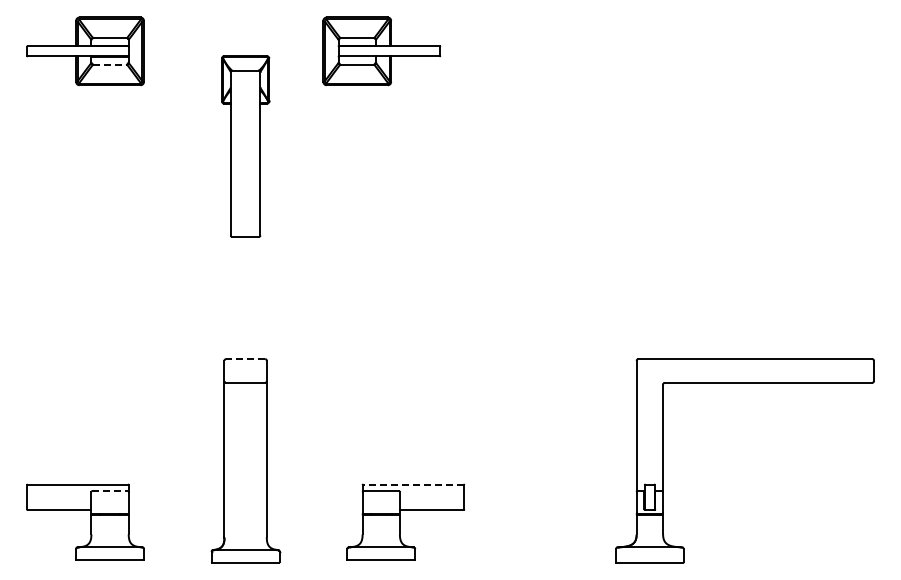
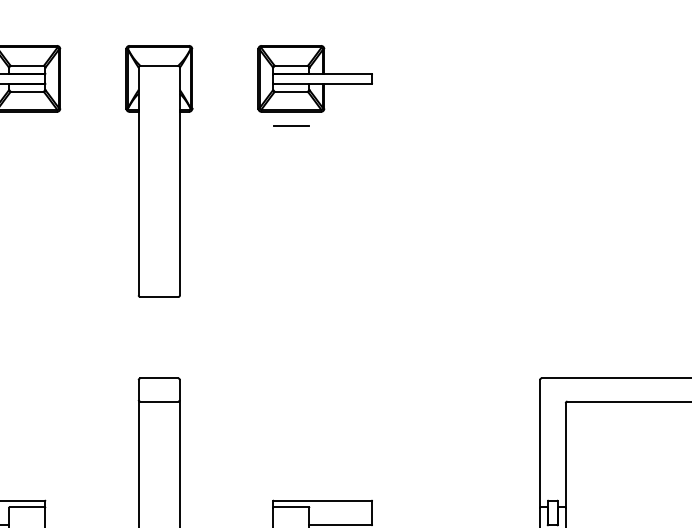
part: (381, 51) -> (314, 78), moved
line: (110, 64) -> (27, 91), dashed -> solid
line: (381, 100) -> (291, 126), added
part: (245, 146) -> (159, 171), size x1.43
line: (245, 359) -> (159, 378), dashed -> solid
line: (412, 484) -> (321, 500), dashed -> solid
line: (110, 491) -> (27, 507), dashed -> solid

